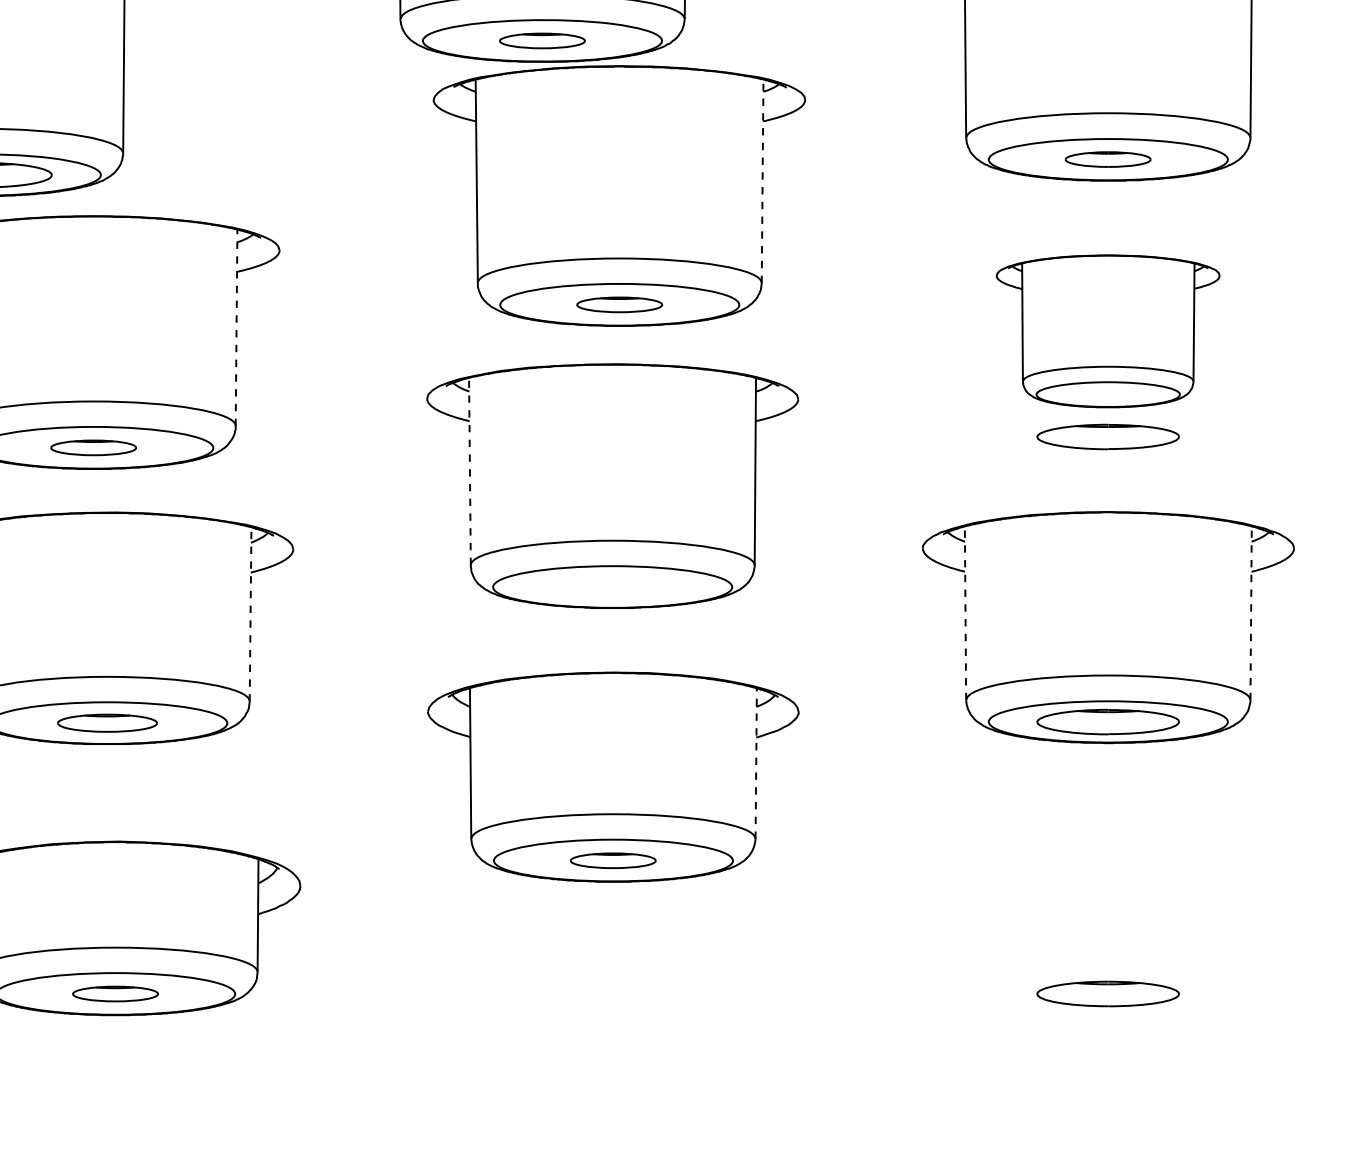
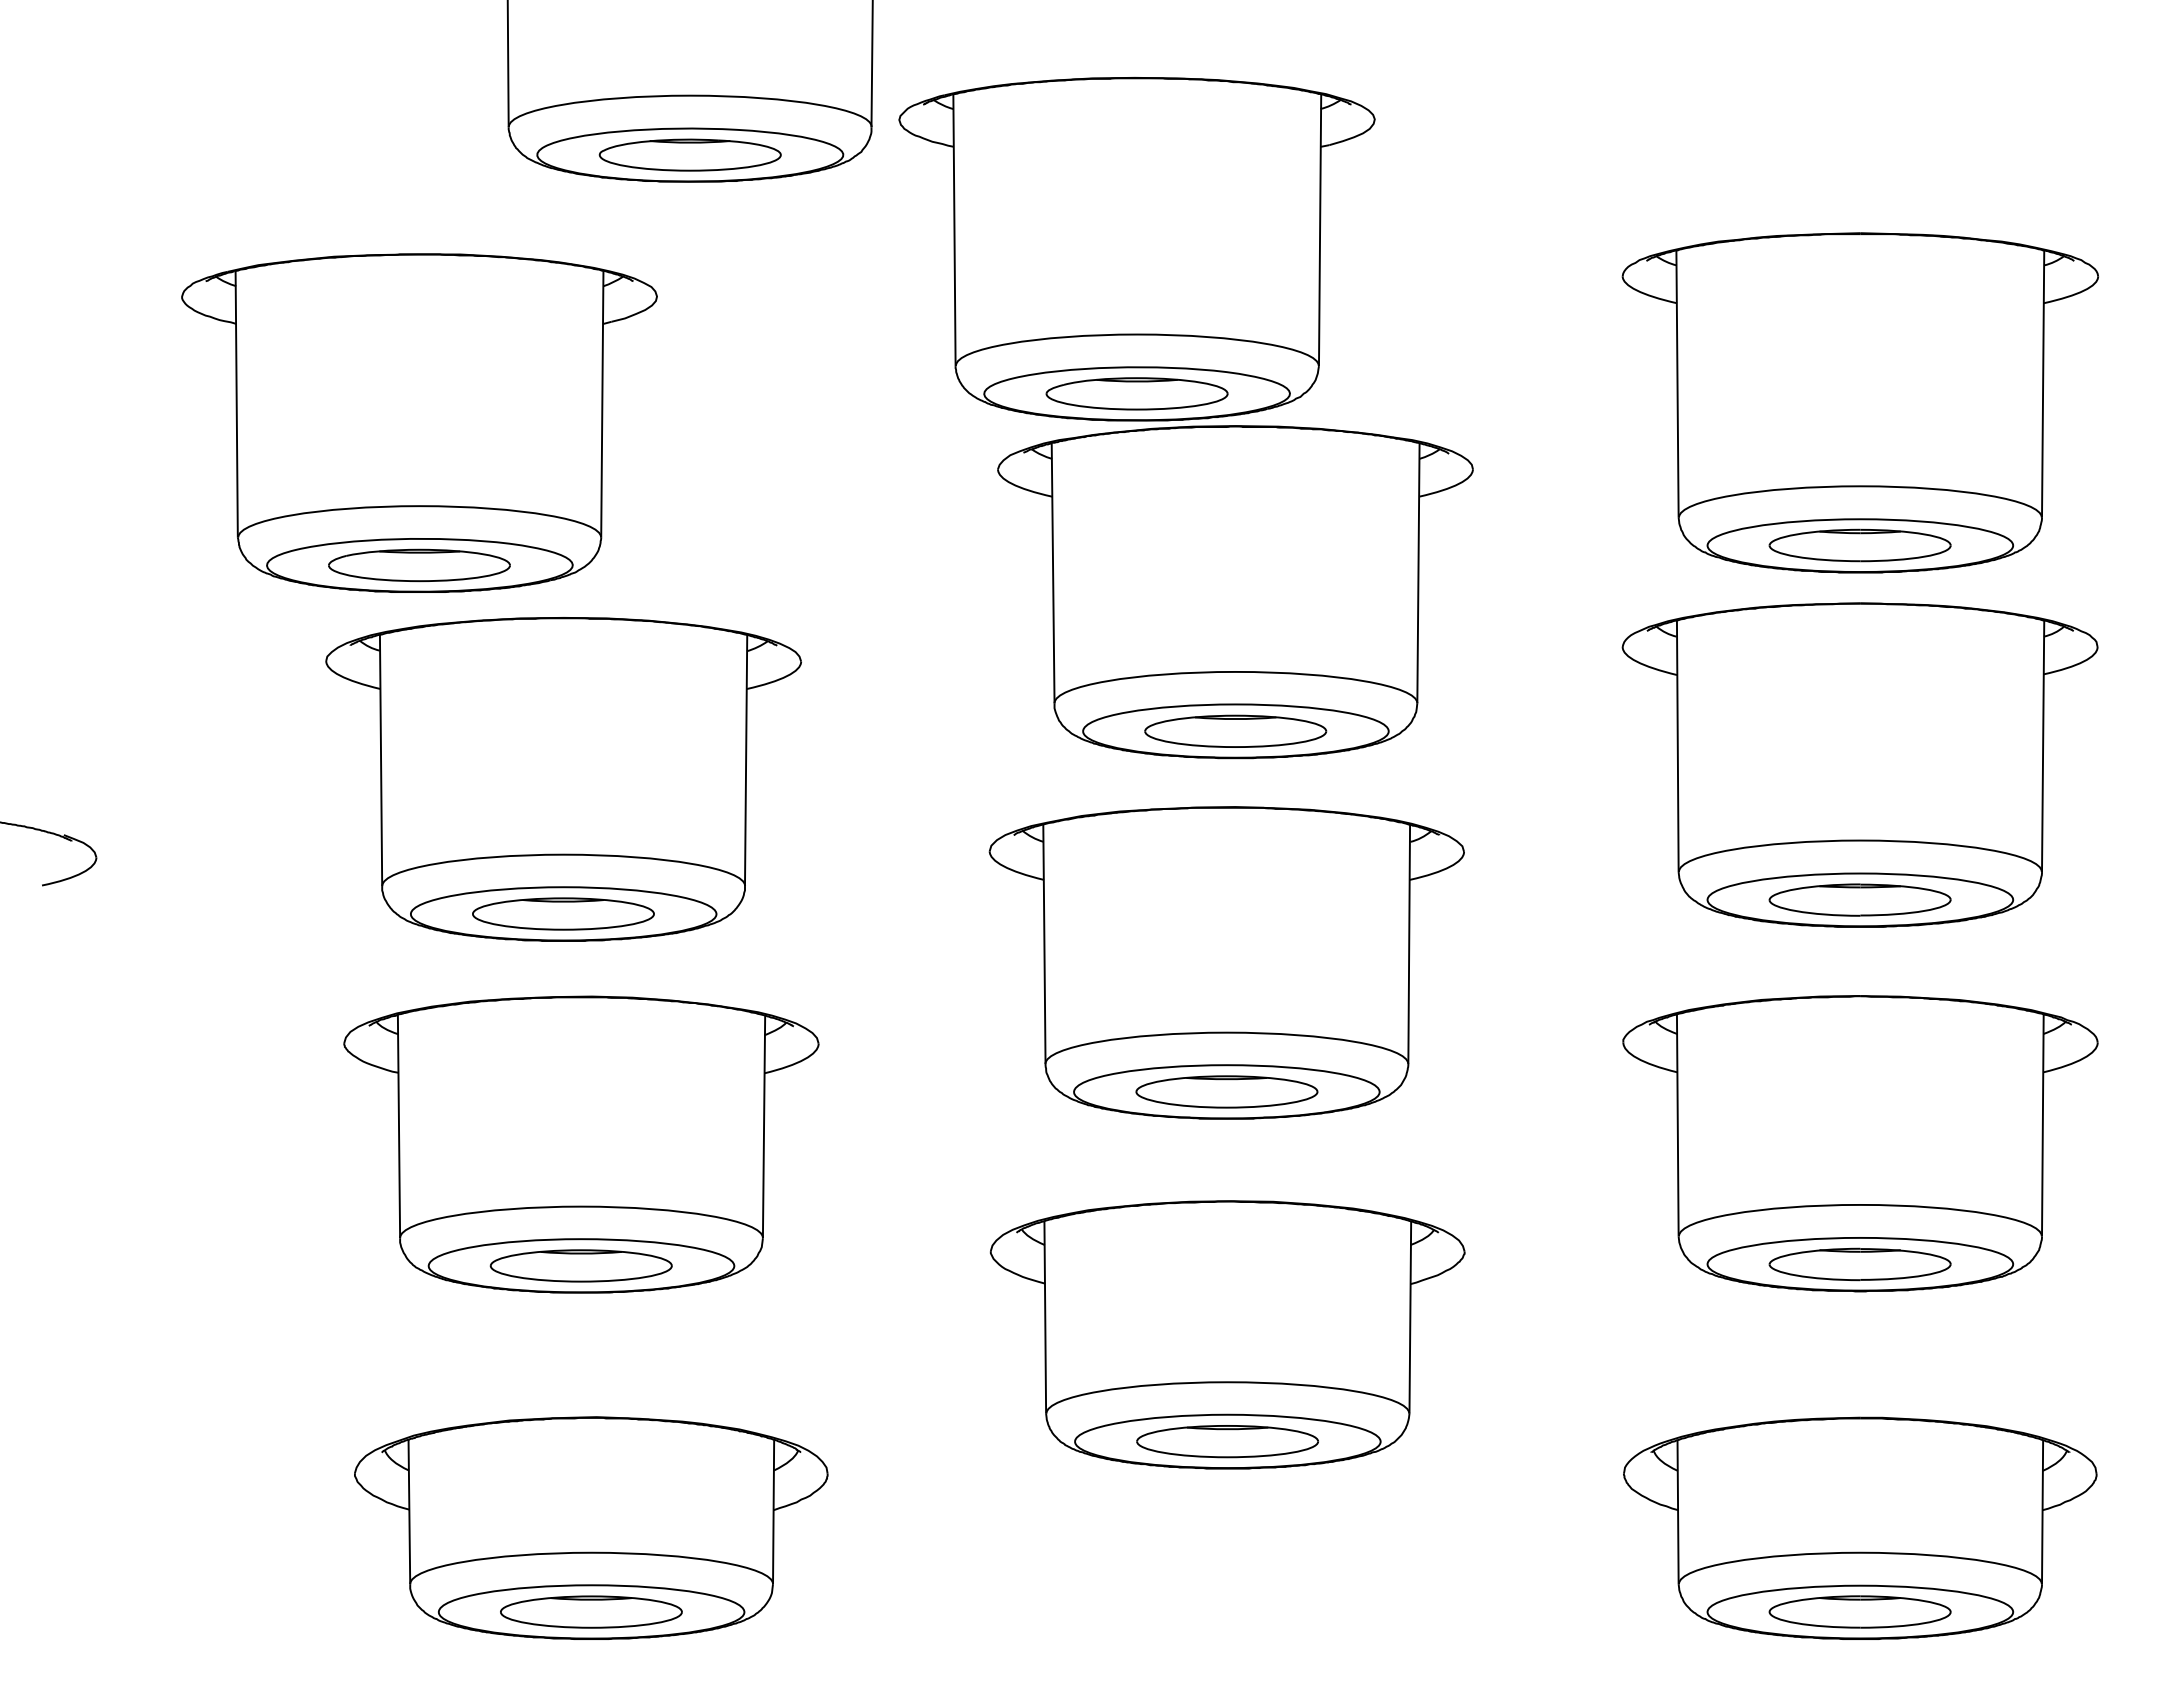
part: (541, 40) -> (1136, 393), size x1.67
part: (1107, 159) -> (1859, 545), size x1.67
line: (762, 180) -> (1418, 572), dashed -> solid
part: (619, 304) -> (1235, 730), size x1.67
line: (236, 327) -> (746, 760), dashed -> solid
part: (1107, 330) -> (1859, 764), size x1.67
part: (93, 447) -> (563, 913), size x1.67
line: (470, 471) -> (1044, 944), dashed -> solid
part: (612, 586) -> (1226, 1091), added
line: (965, 612) -> (1677, 1124), dashed -> solid
line: (1250, 612) -> (2042, 1124), dashed -> solid
line: (250, 614) -> (764, 1126), dashed -> solid
part: (106, 722) -> (580, 1265), size x1.43
line: (756, 763) -> (1410, 1317), dashed -> solid
part: (613, 860) -> (1227, 1441), size x1.67
part: (1108, 927) -> (1860, 1527), added
part: (115, 993) -> (591, 1611), size x1.67

